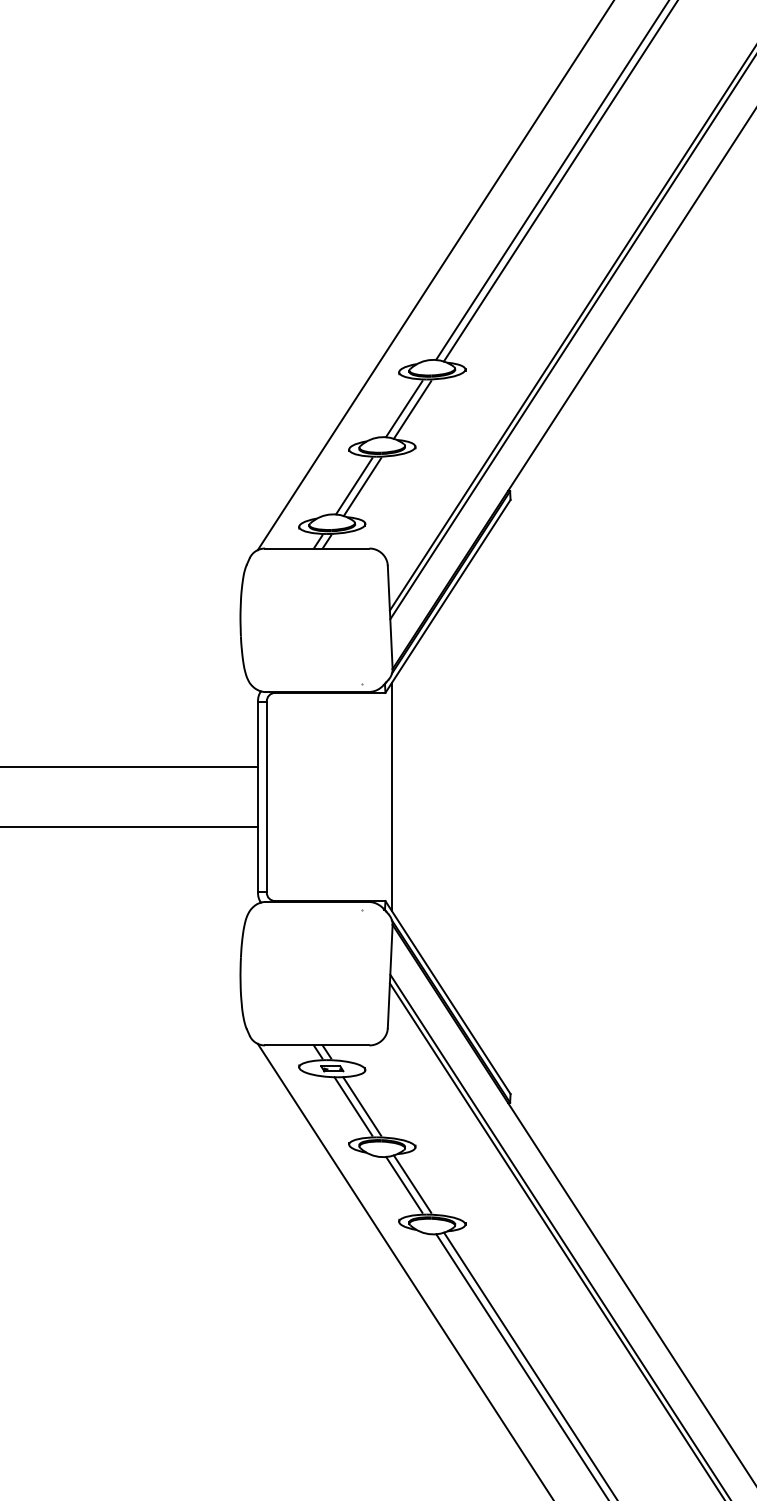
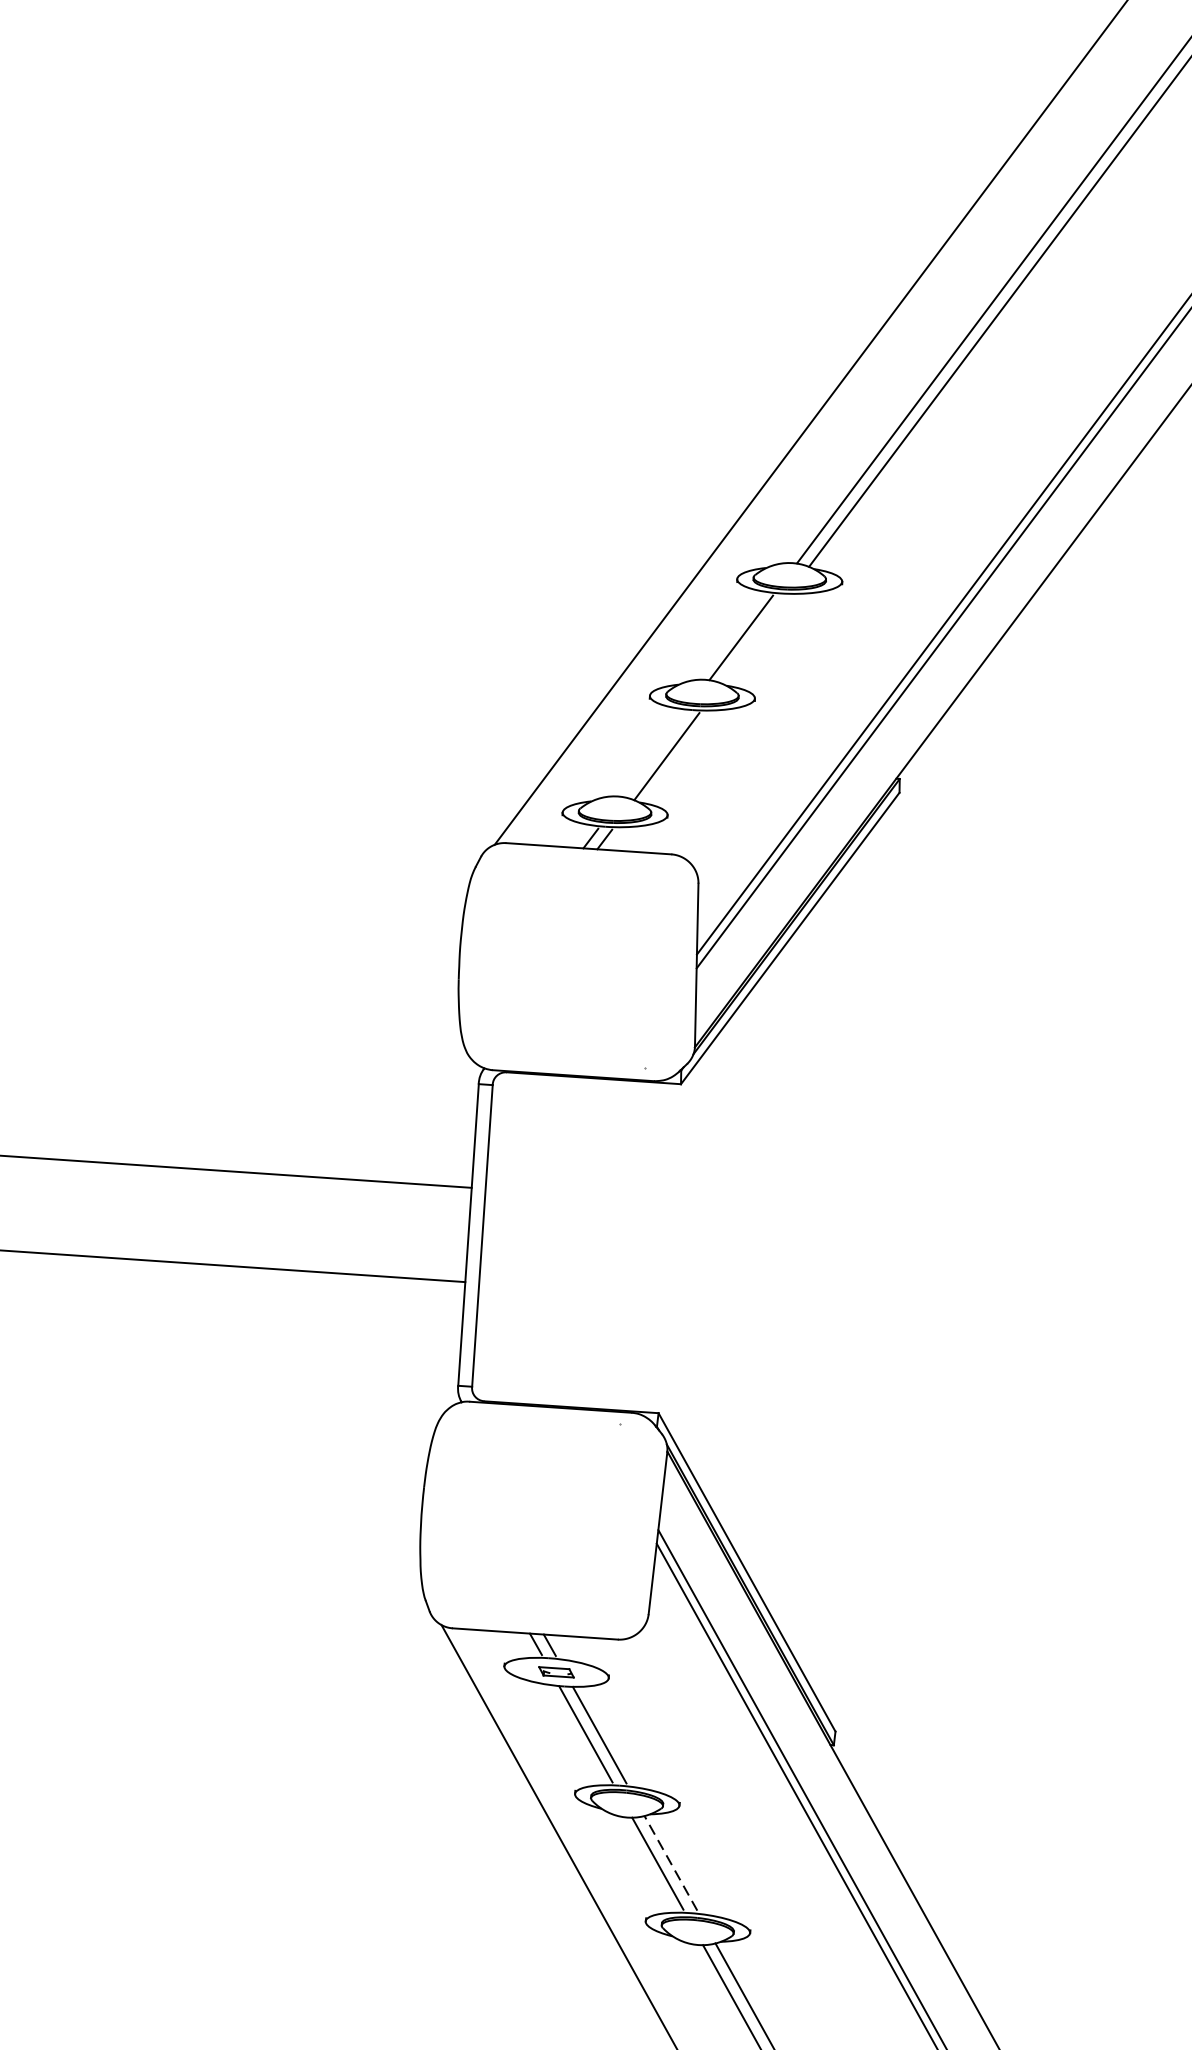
line: (412, 409) -> (754, 639), removed
line: (354, 486) -> (654, 754), removed
line: (392, 796) -> (681, 1248), removed
line: (412, 1183) -> (670, 1862), solid -> dashed

